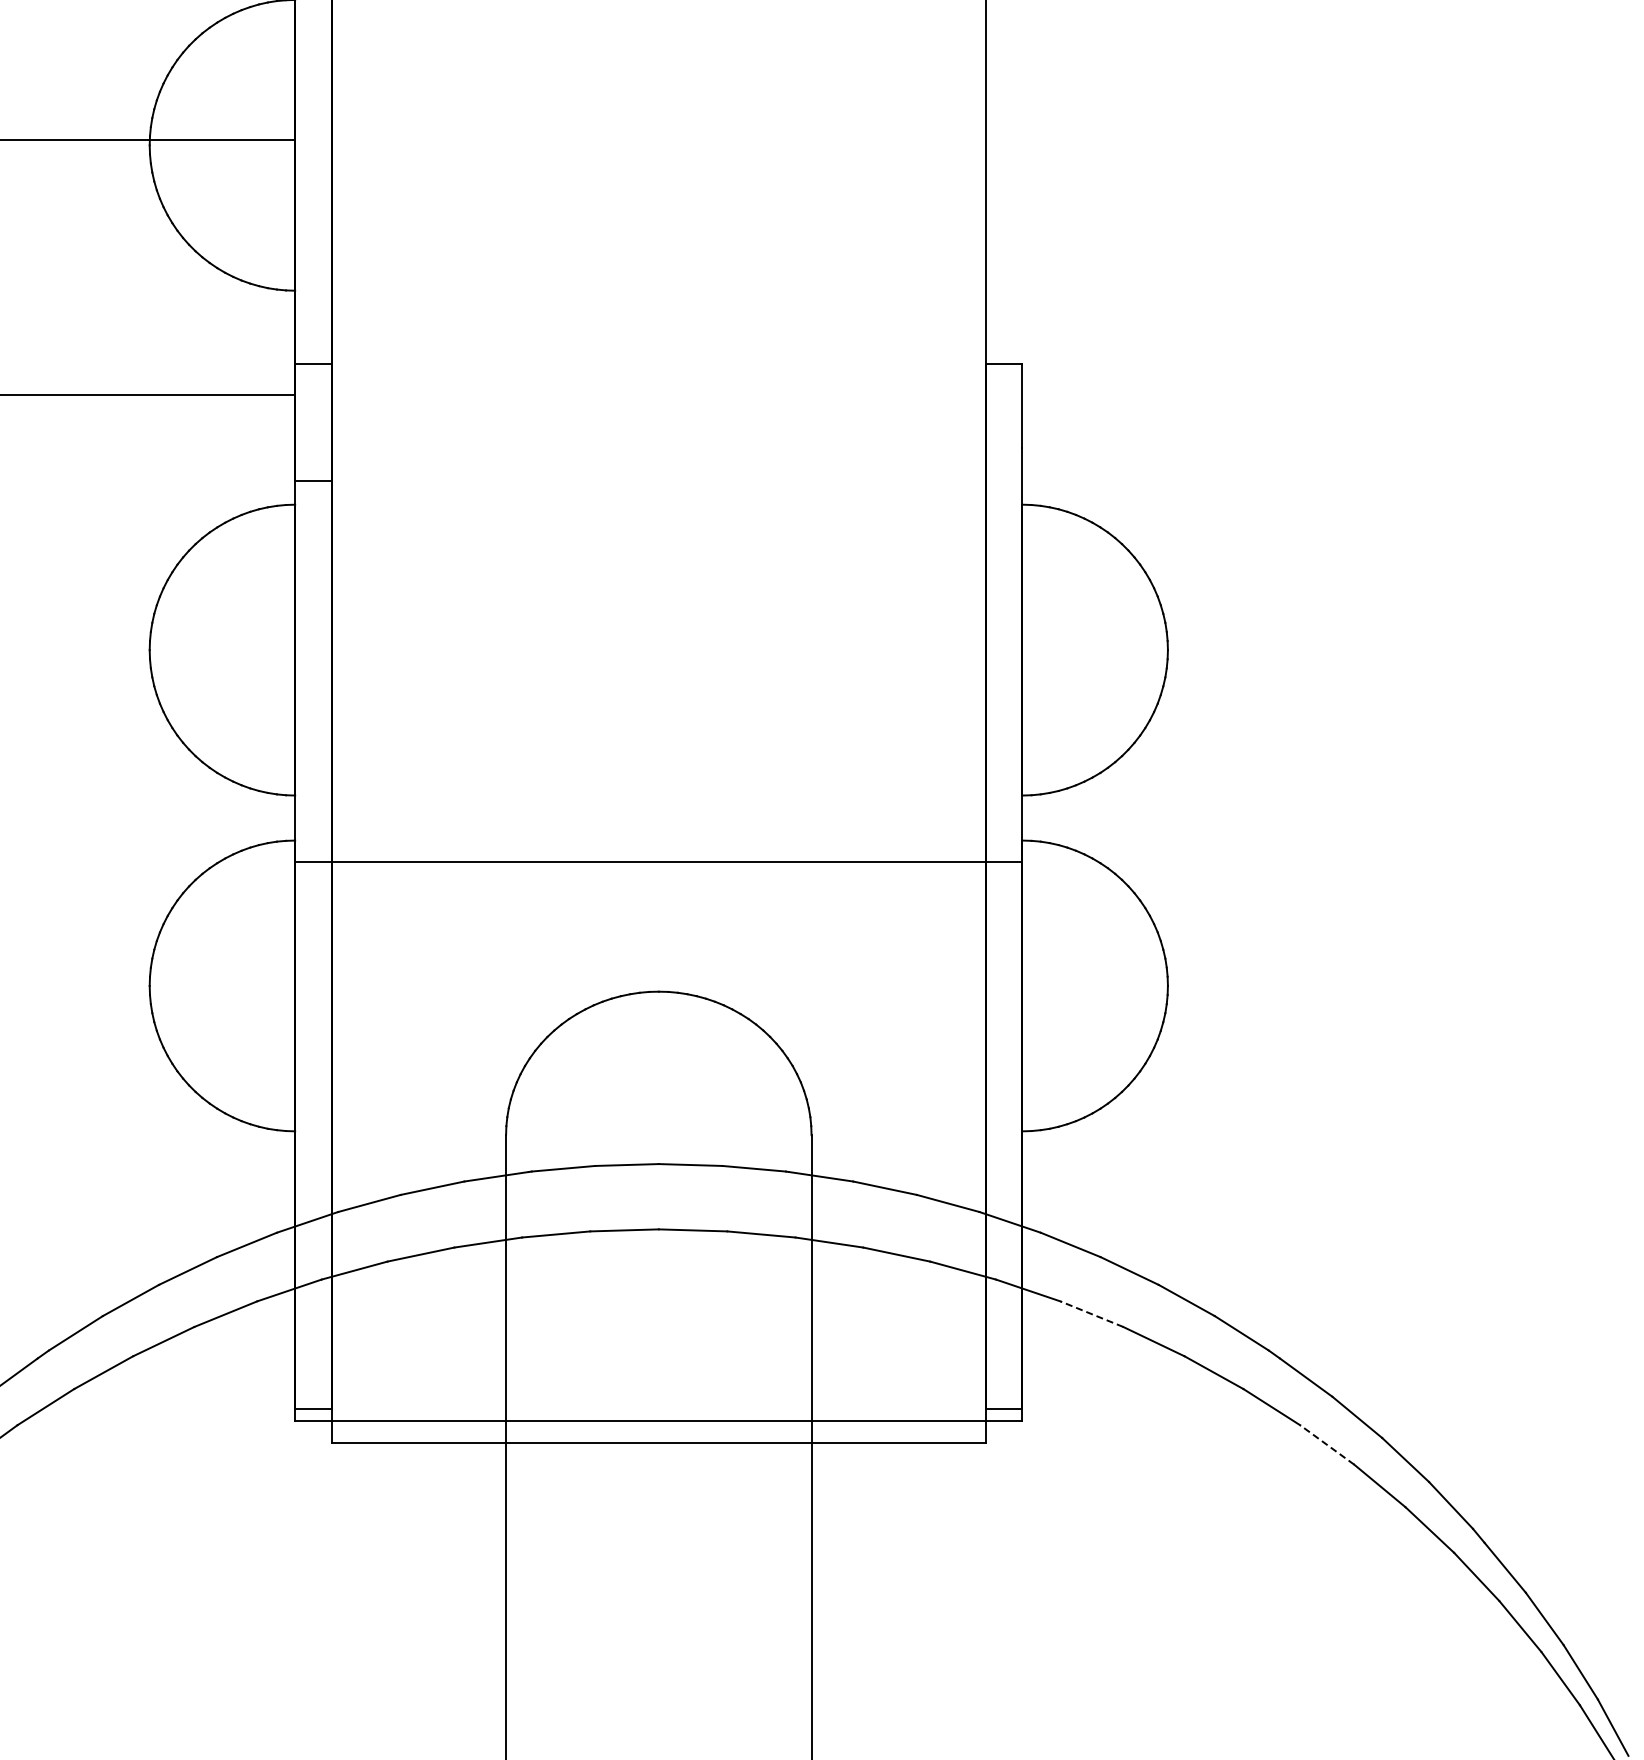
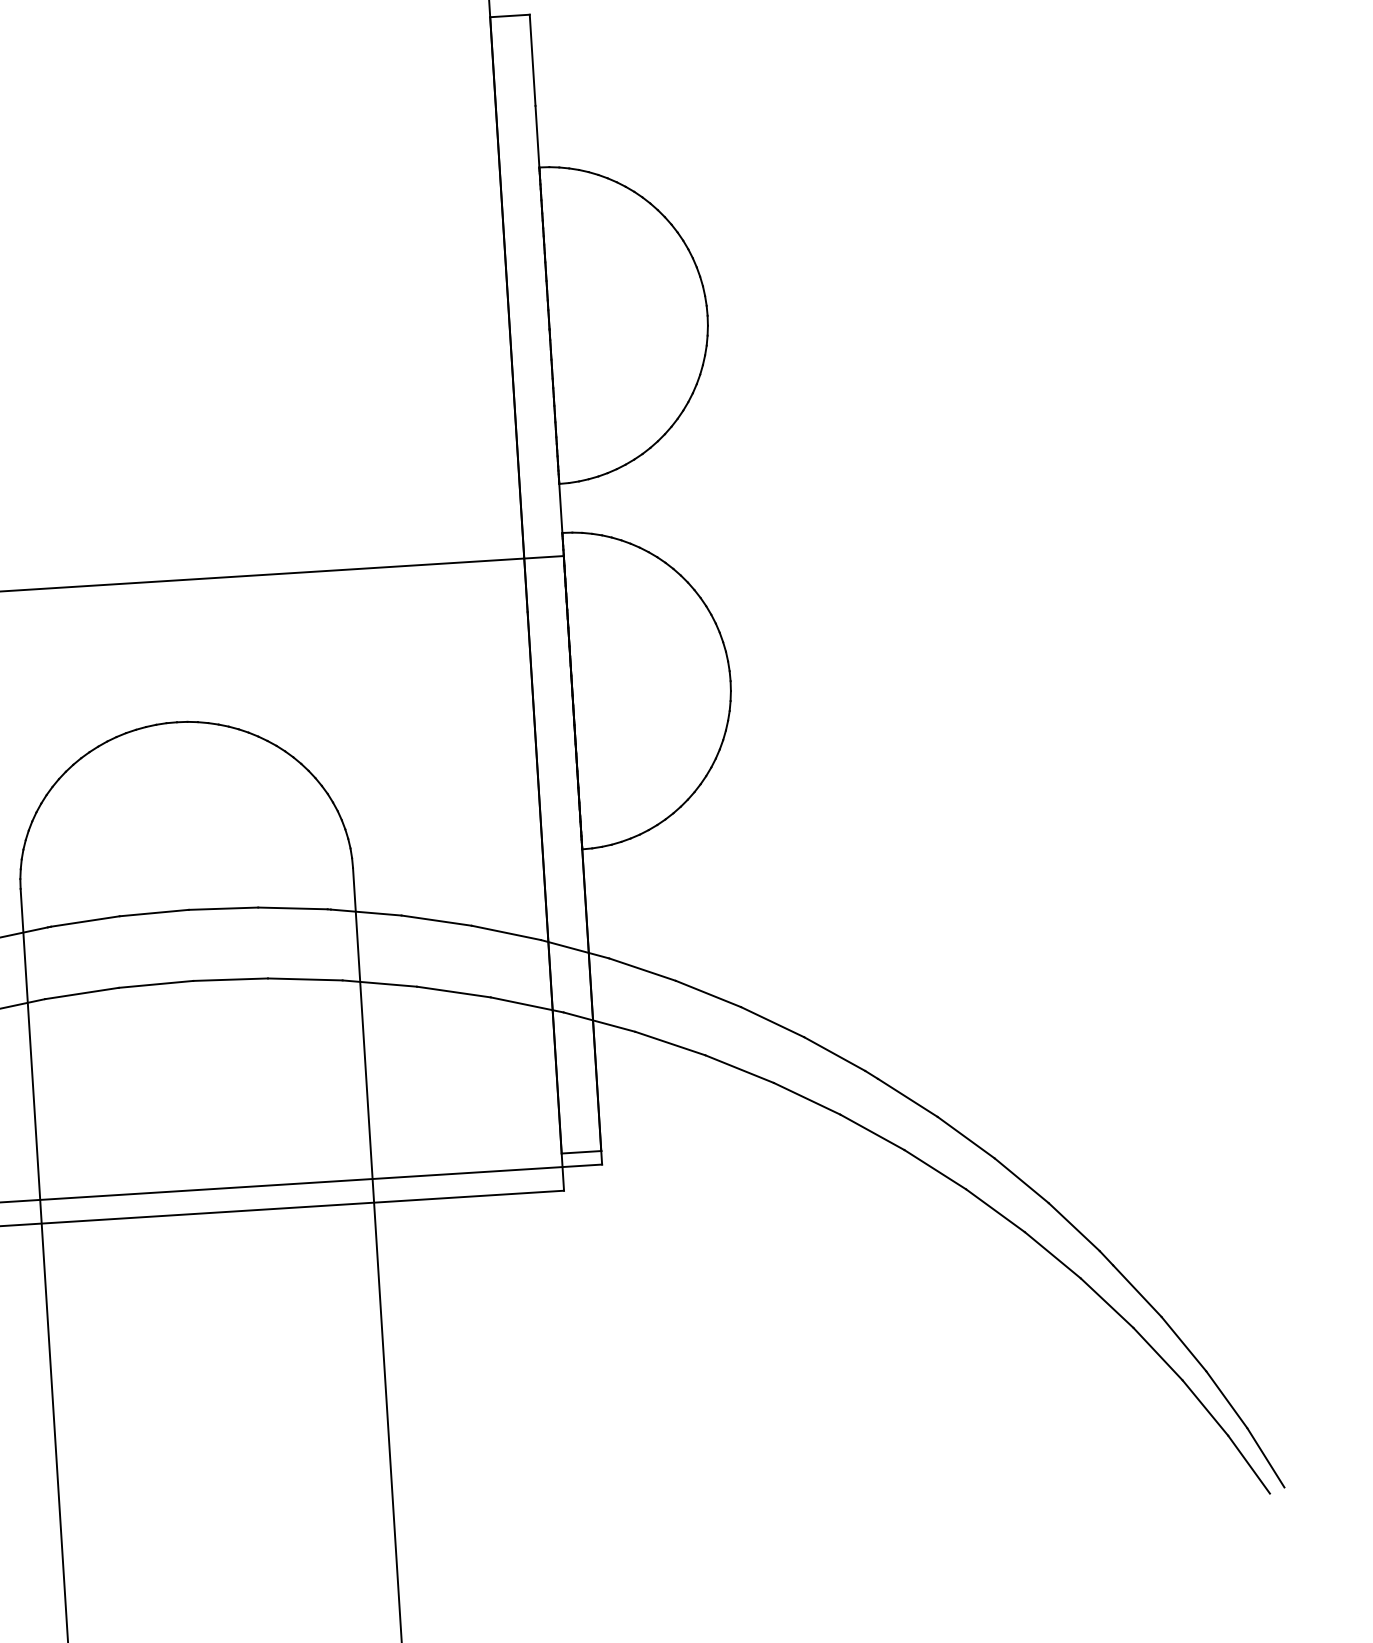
line: (1091, 1314) -> (669, 1043), dashed -> solid
line: (1327, 1444) -> (935, 1169), dashed -> solid

